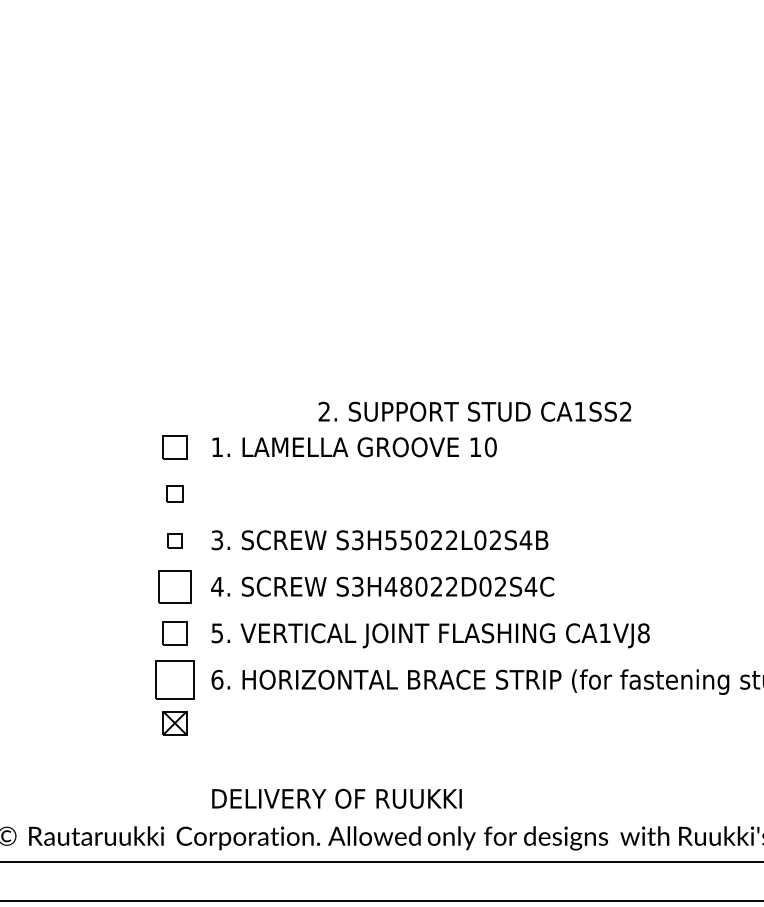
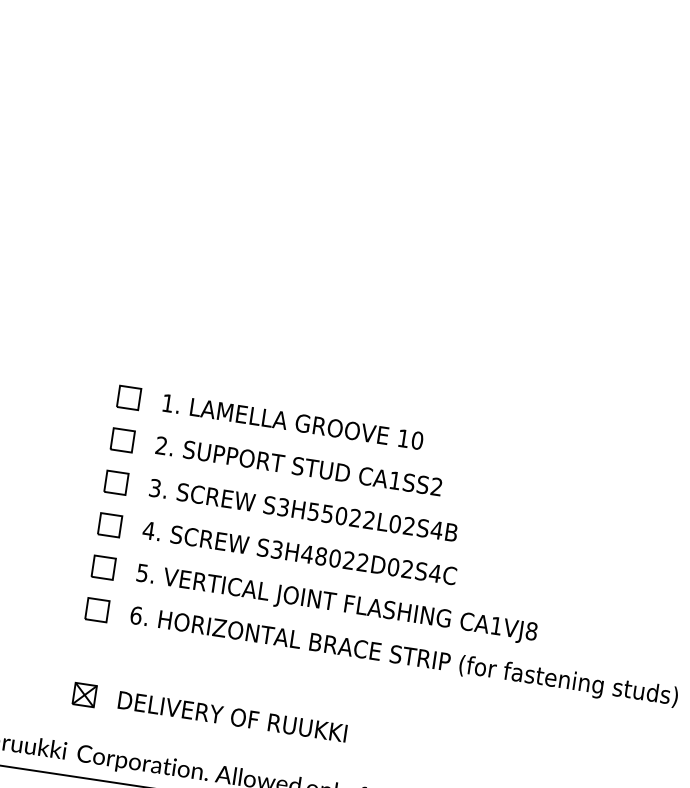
text: (474, 411) -> (298, 466), moved
part: (174, 494) -> (122, 440), size x1.43
part: (174, 540) -> (116, 482), size x1.67
part: (174, 587) -> (109, 525), size x0.71
part: (174, 680) -> (96, 610), size x0.62
part: (174, 723) -> (84, 695), moved
text: (336, 798) -> (232, 716), moved

